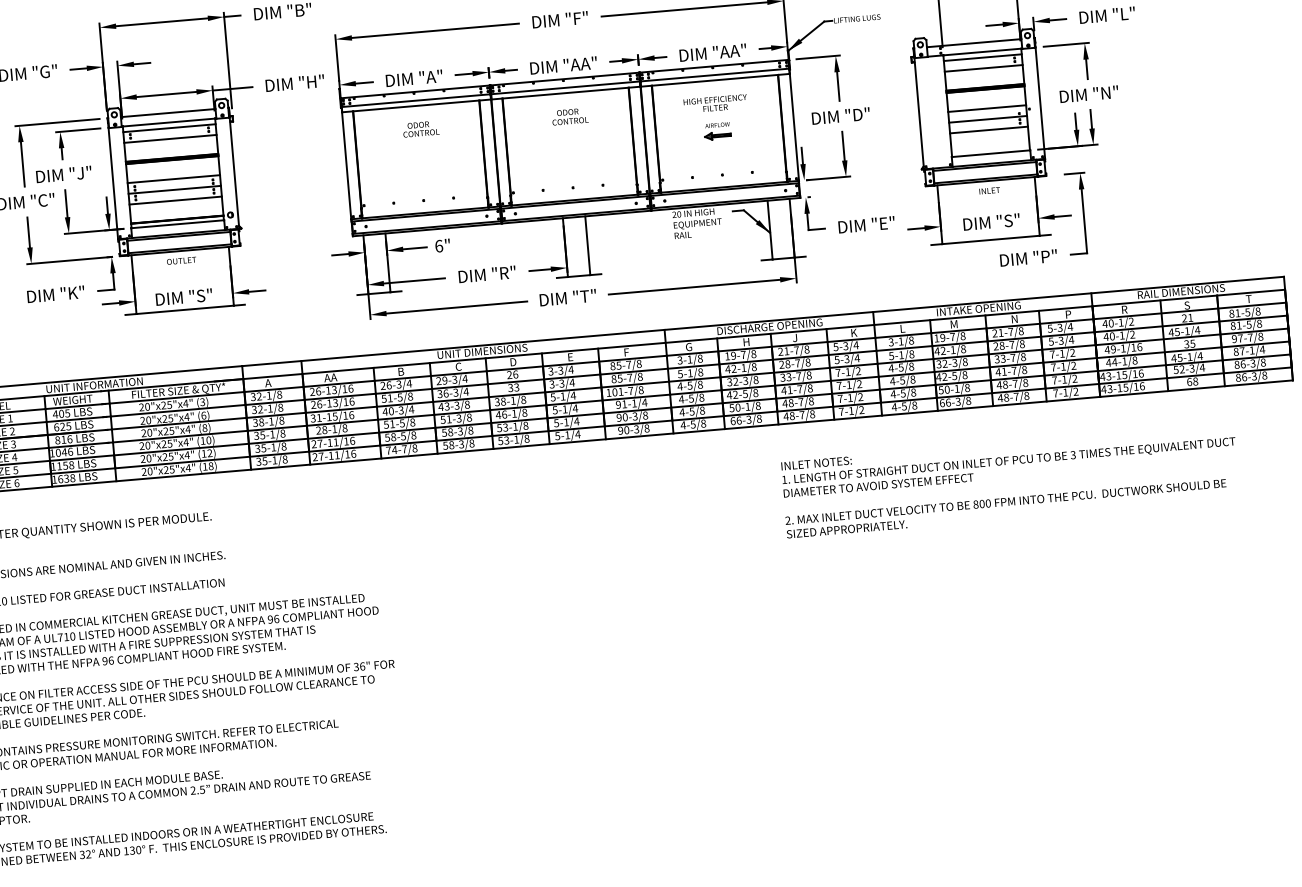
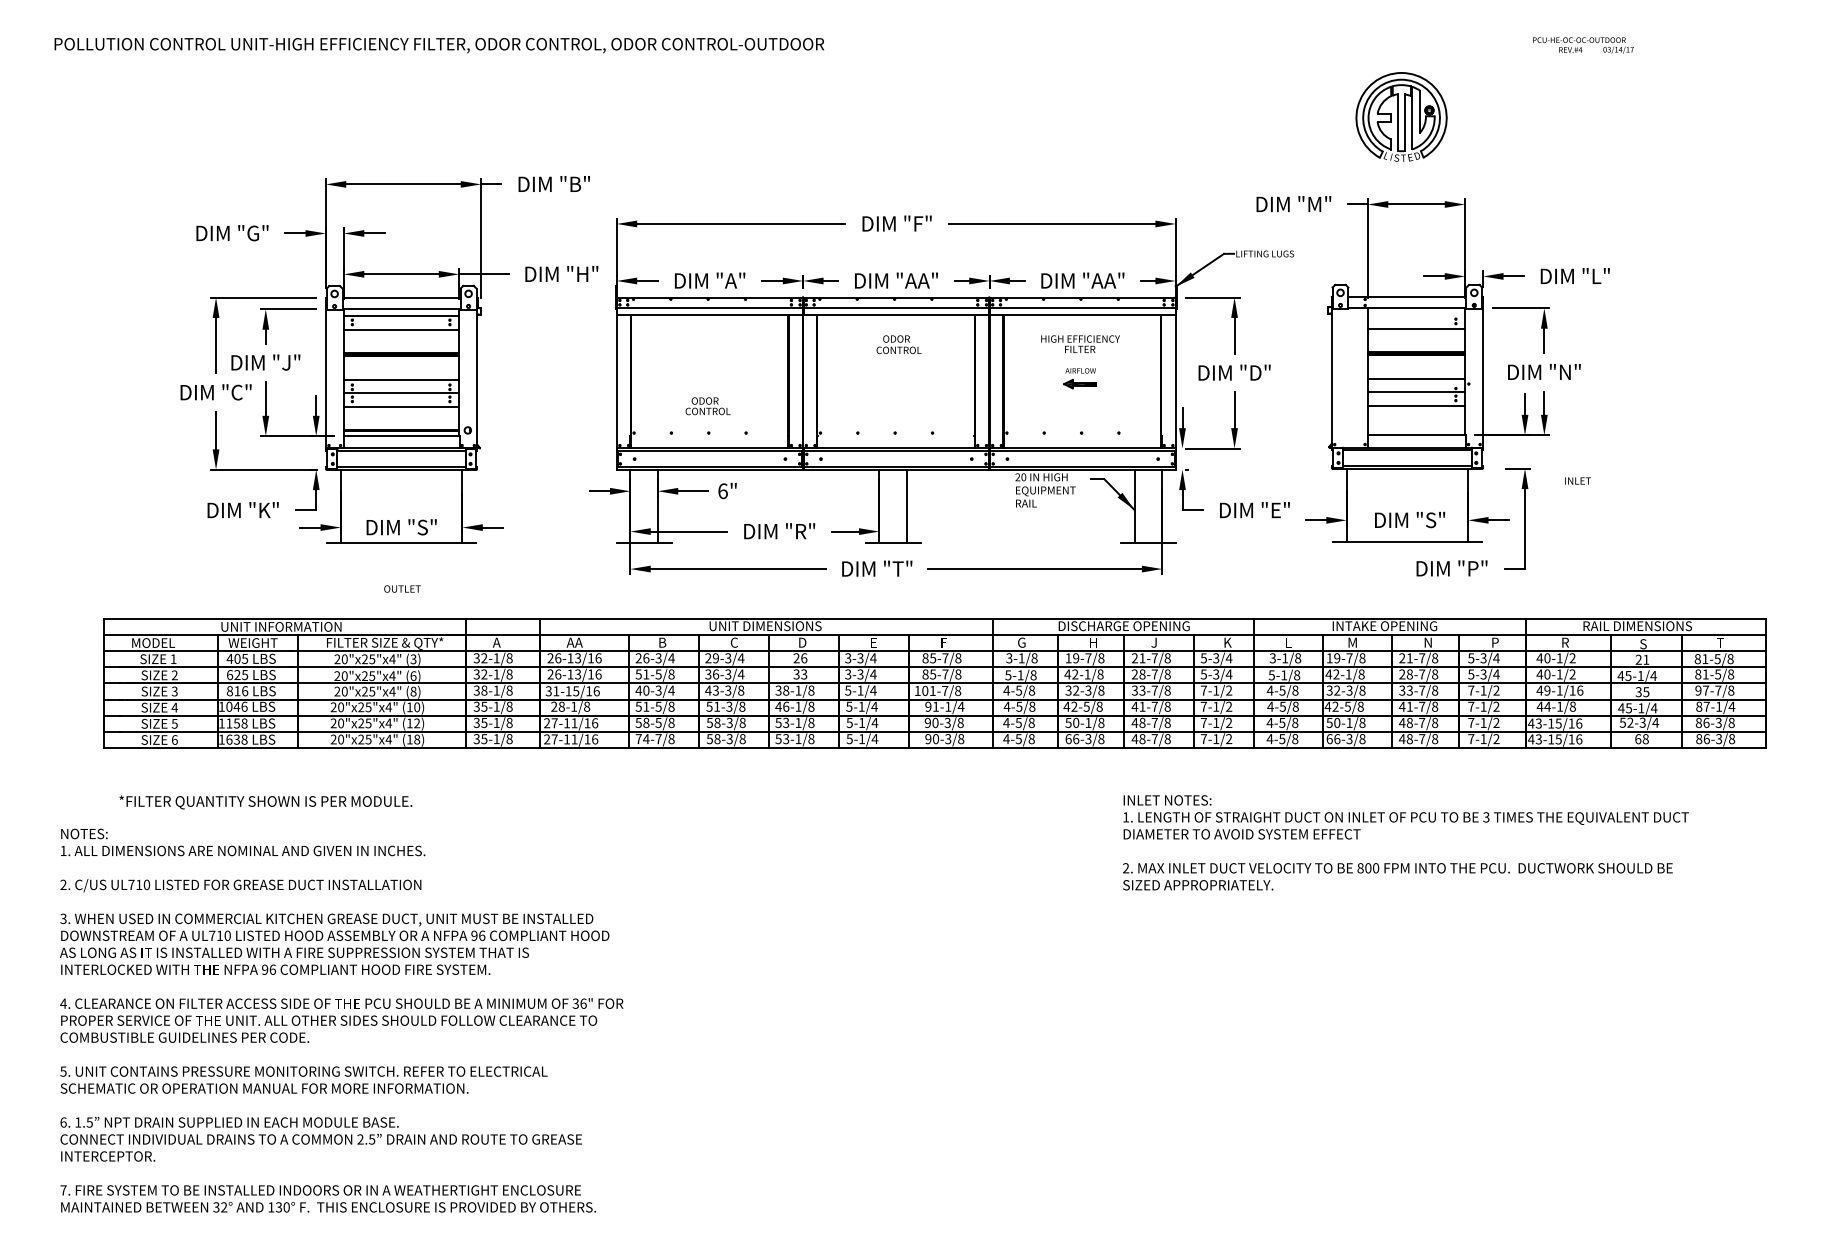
line: (982, 57) -> (1416, 315), removed
text: (420, 129) -> (707, 406), moved
text: (989, 190) -> (1577, 480), moved
text: (181, 260) -> (402, 588), moved

